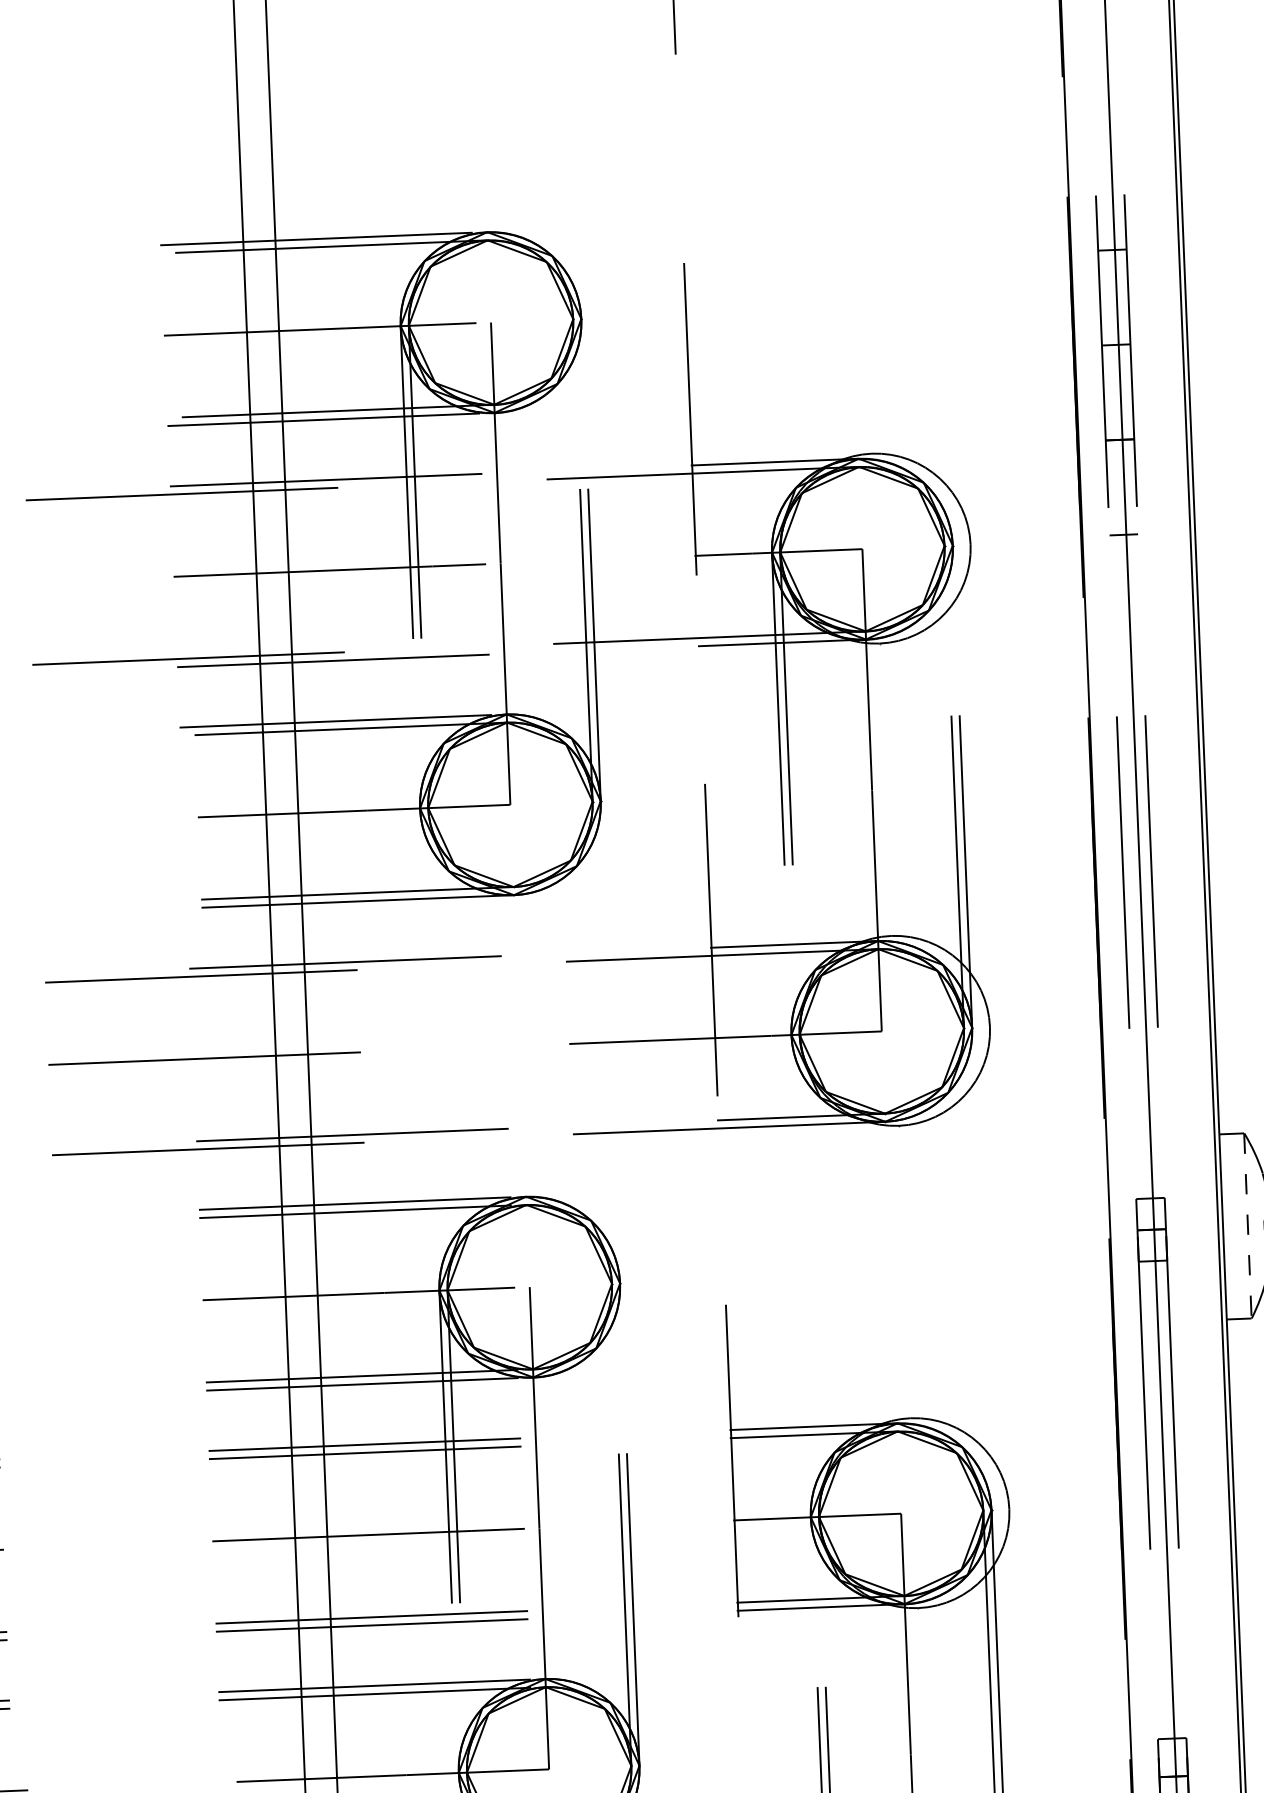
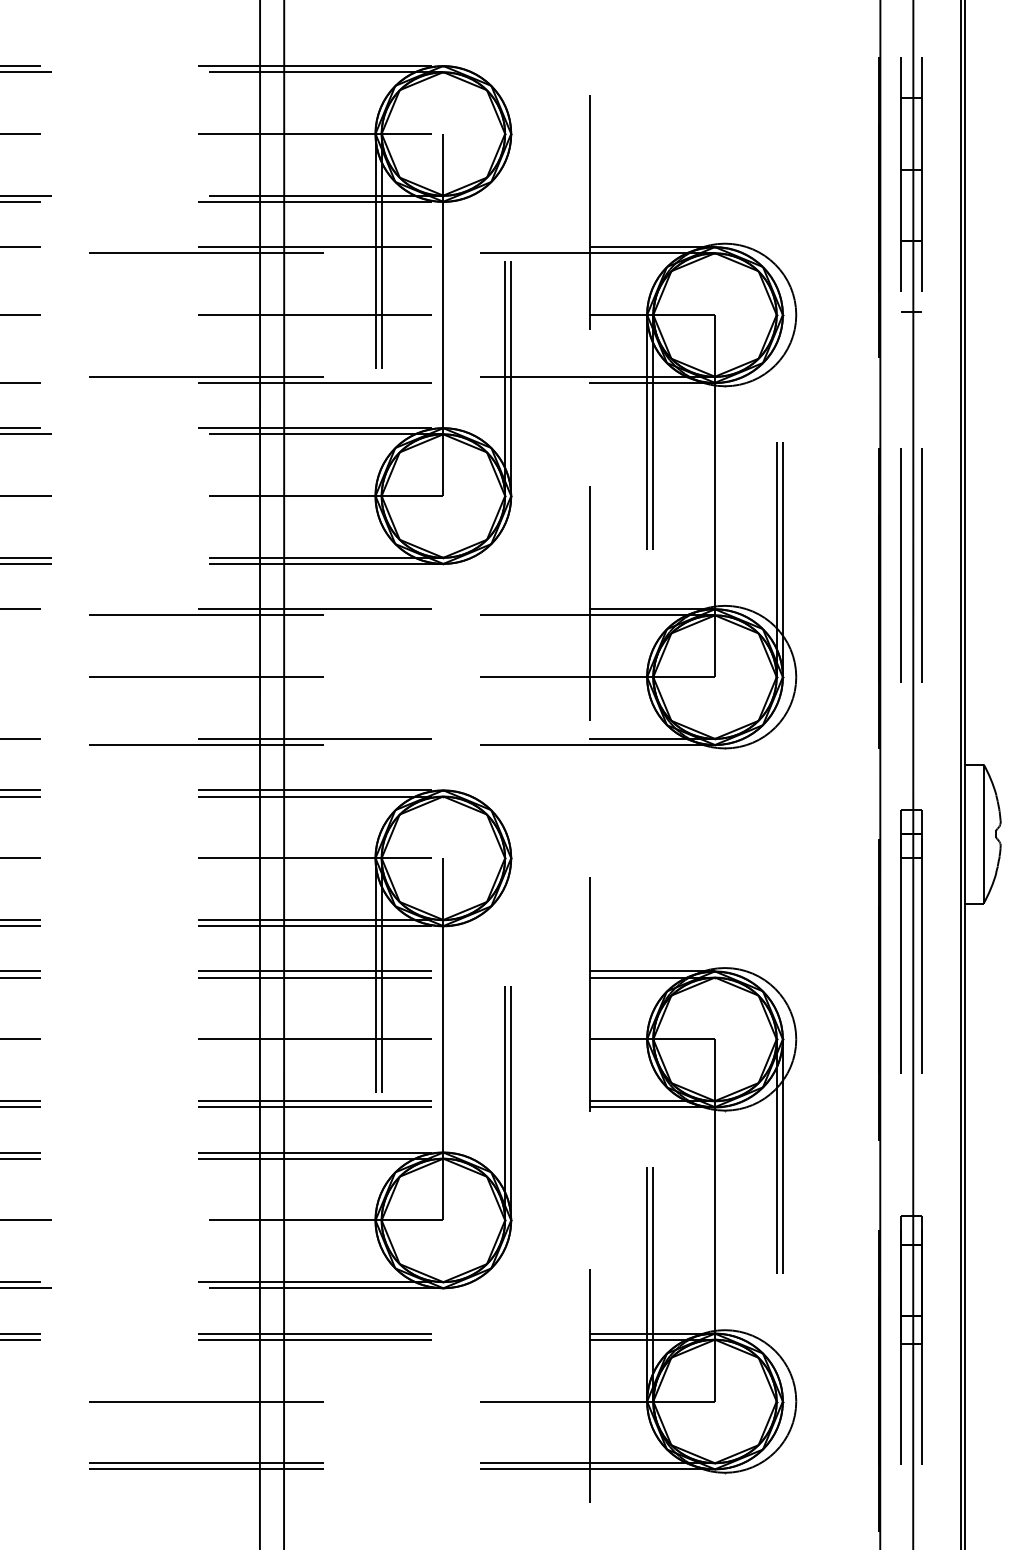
line: (1247, 1226) -> (983, 834), dashed -> solid

